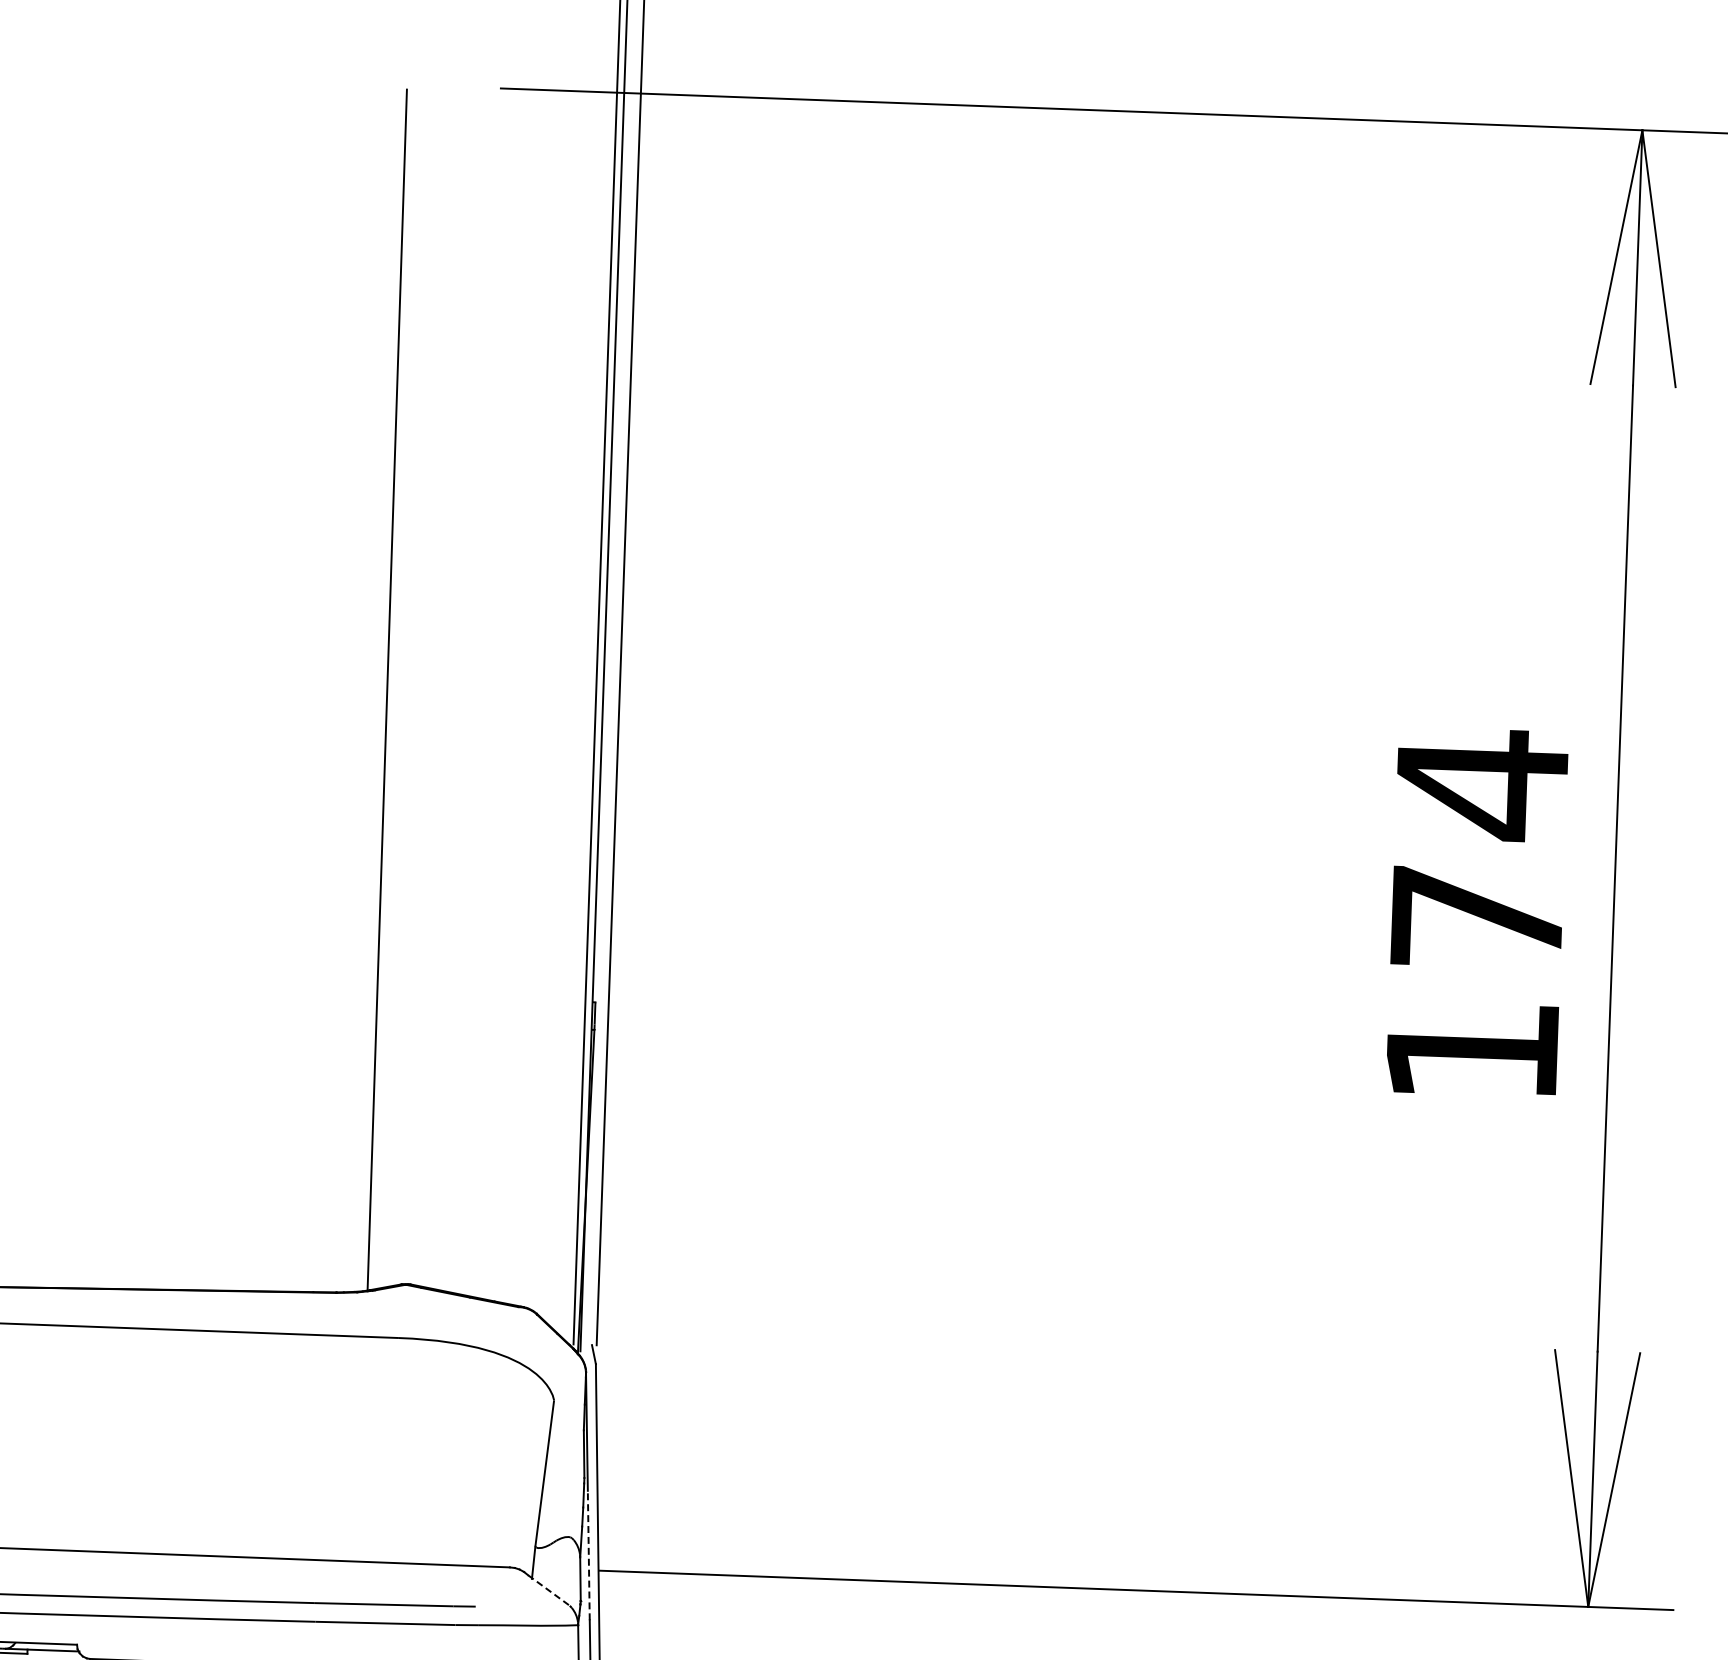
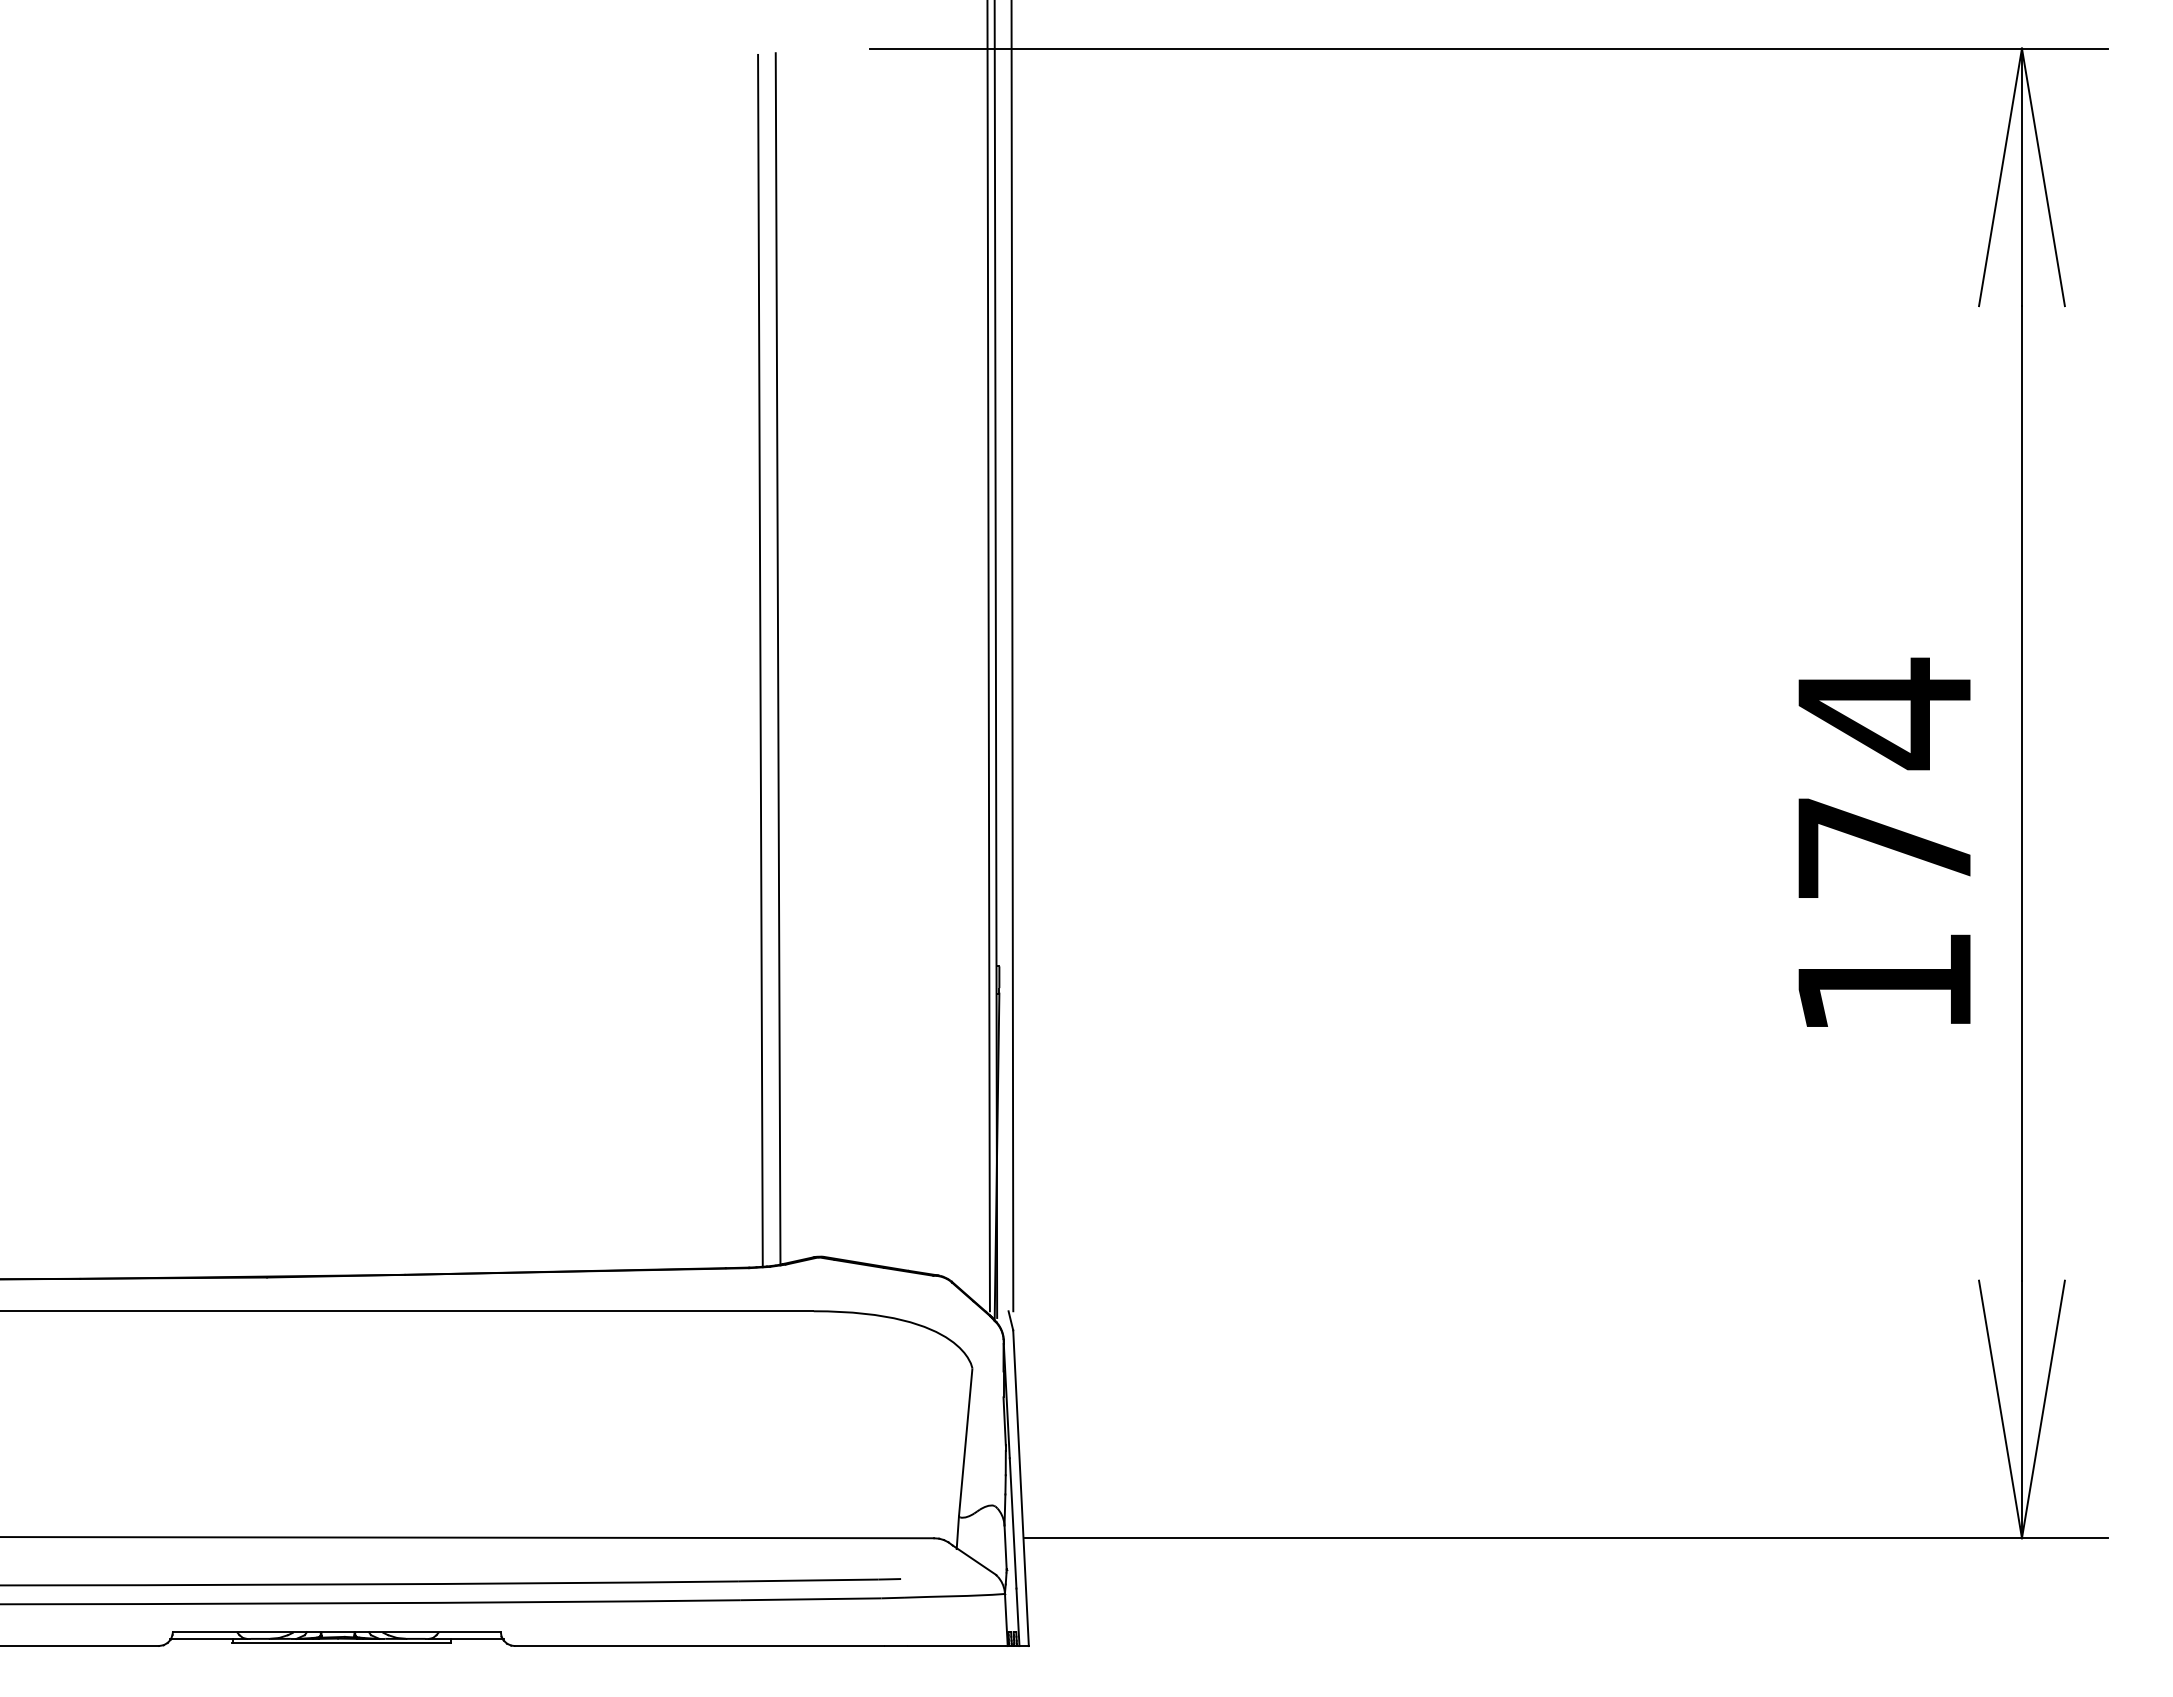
line: (369, 691) -> (760, 660), added
line: (589, 1554) -> (1013, 1522), dashed -> solid
line: (549, 1590) -> (974, 1560), dashed -> solid

